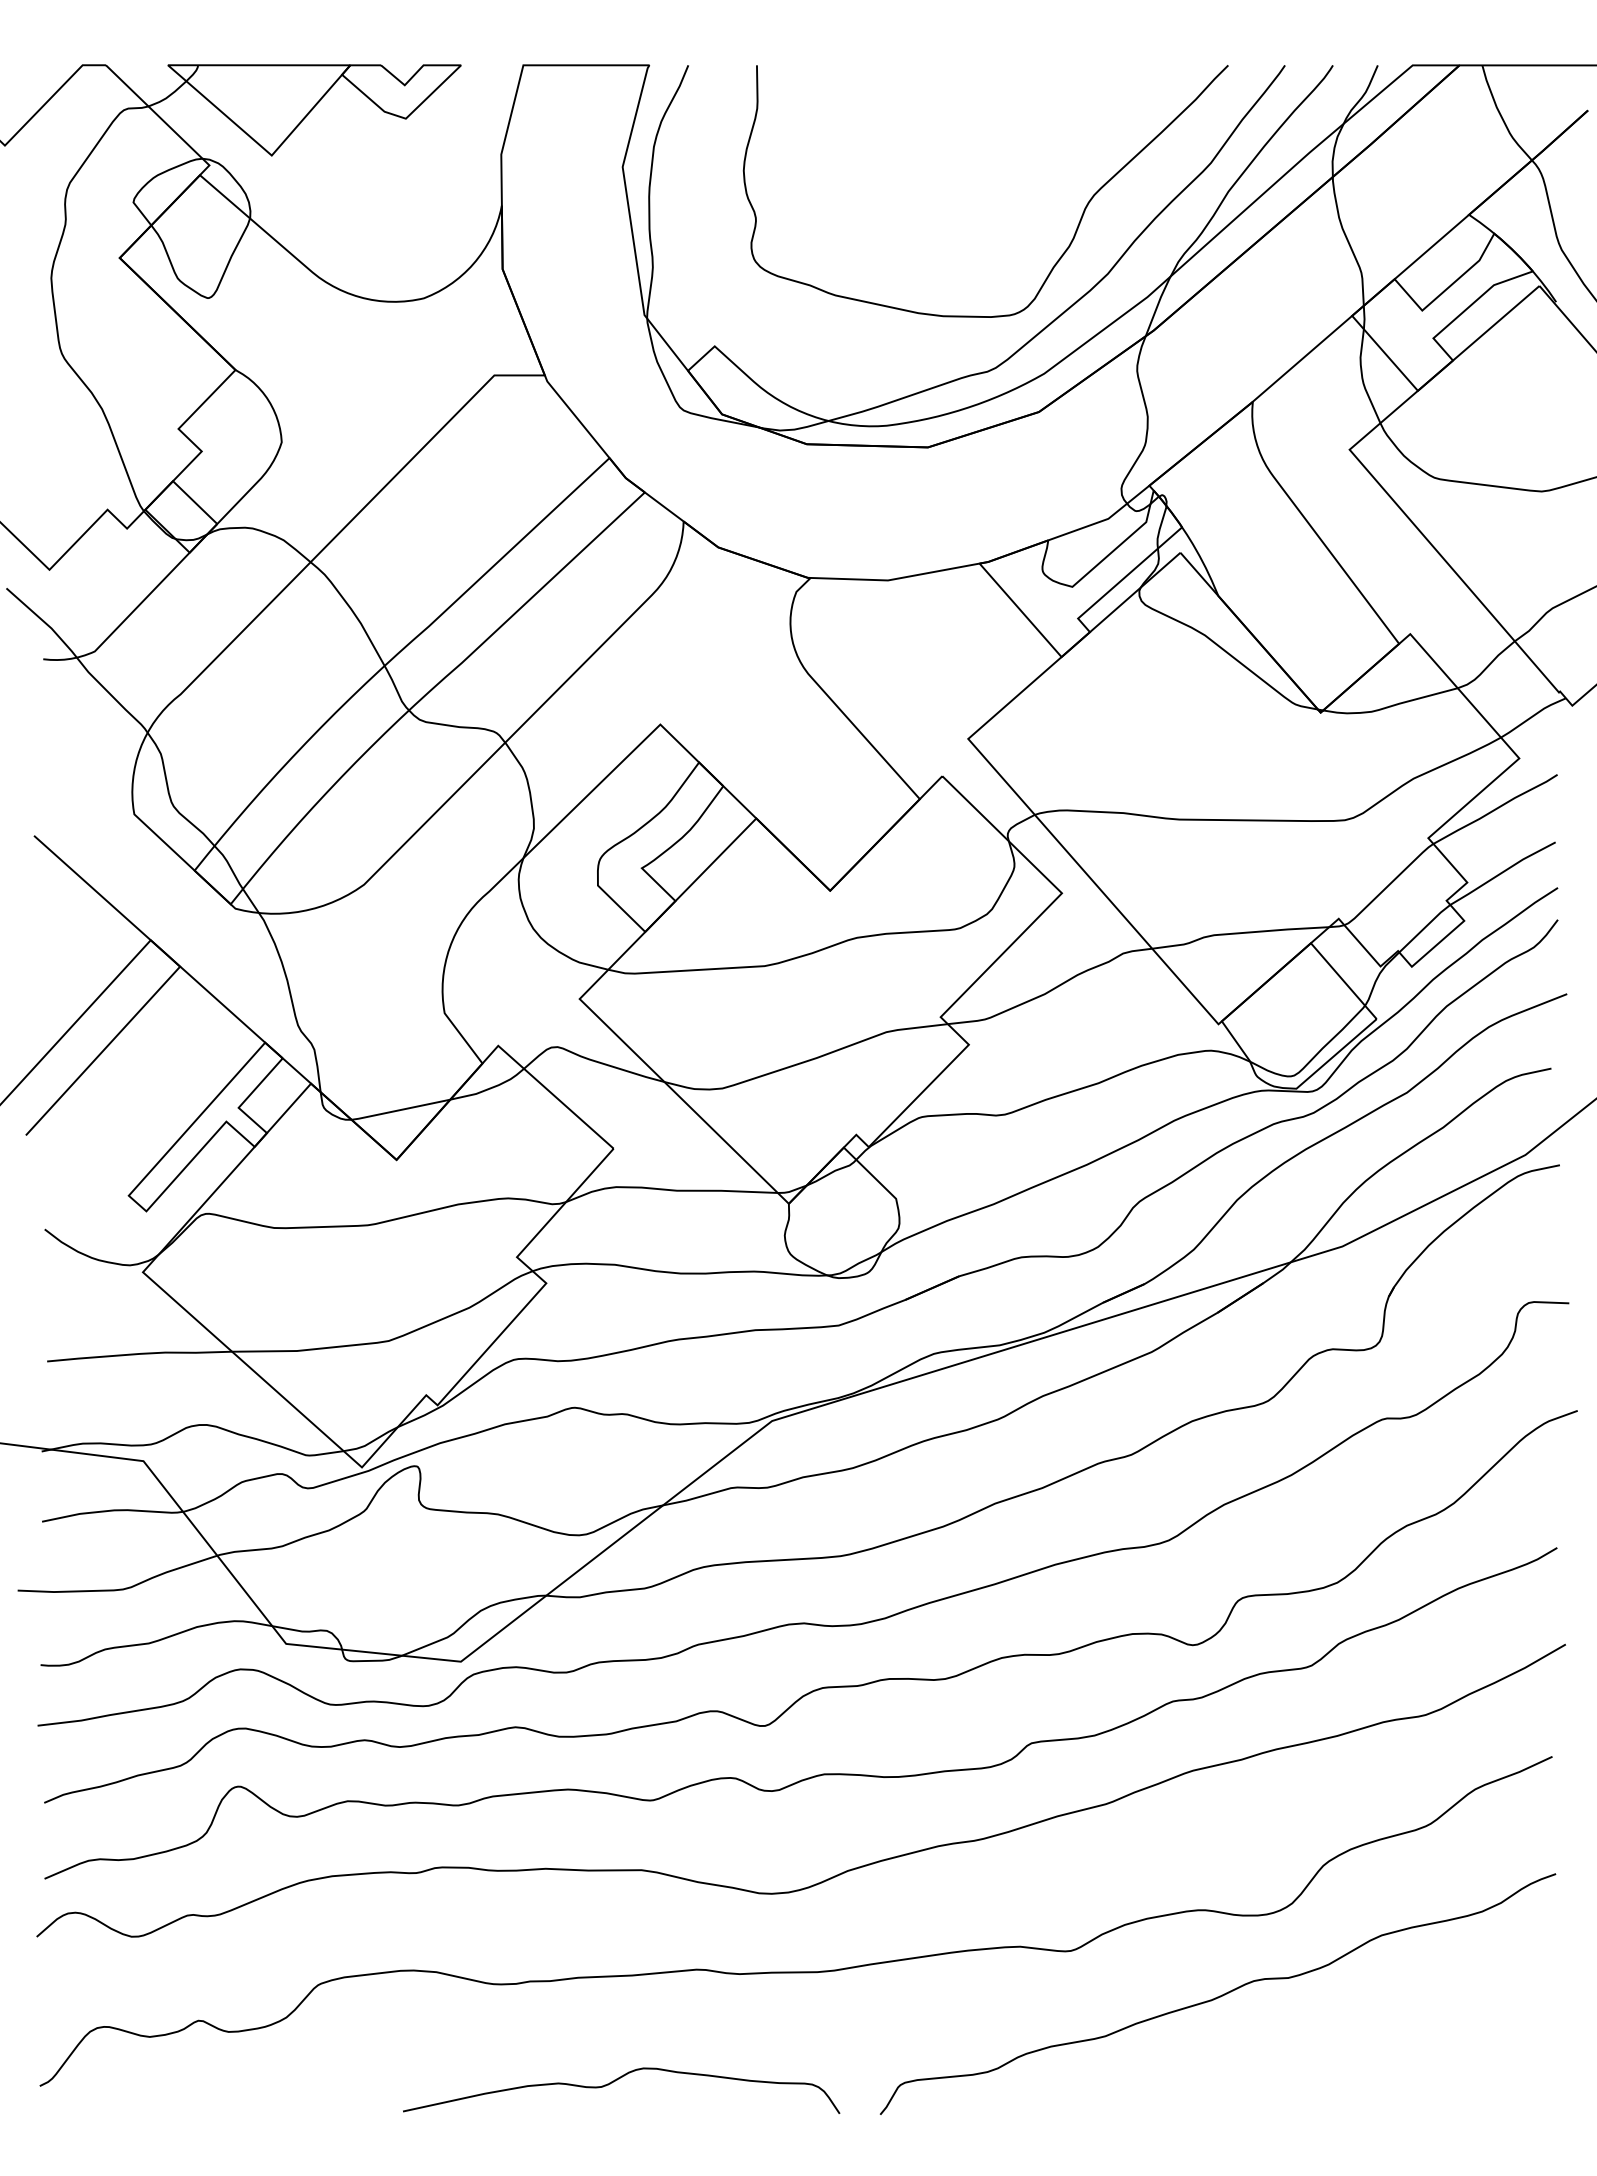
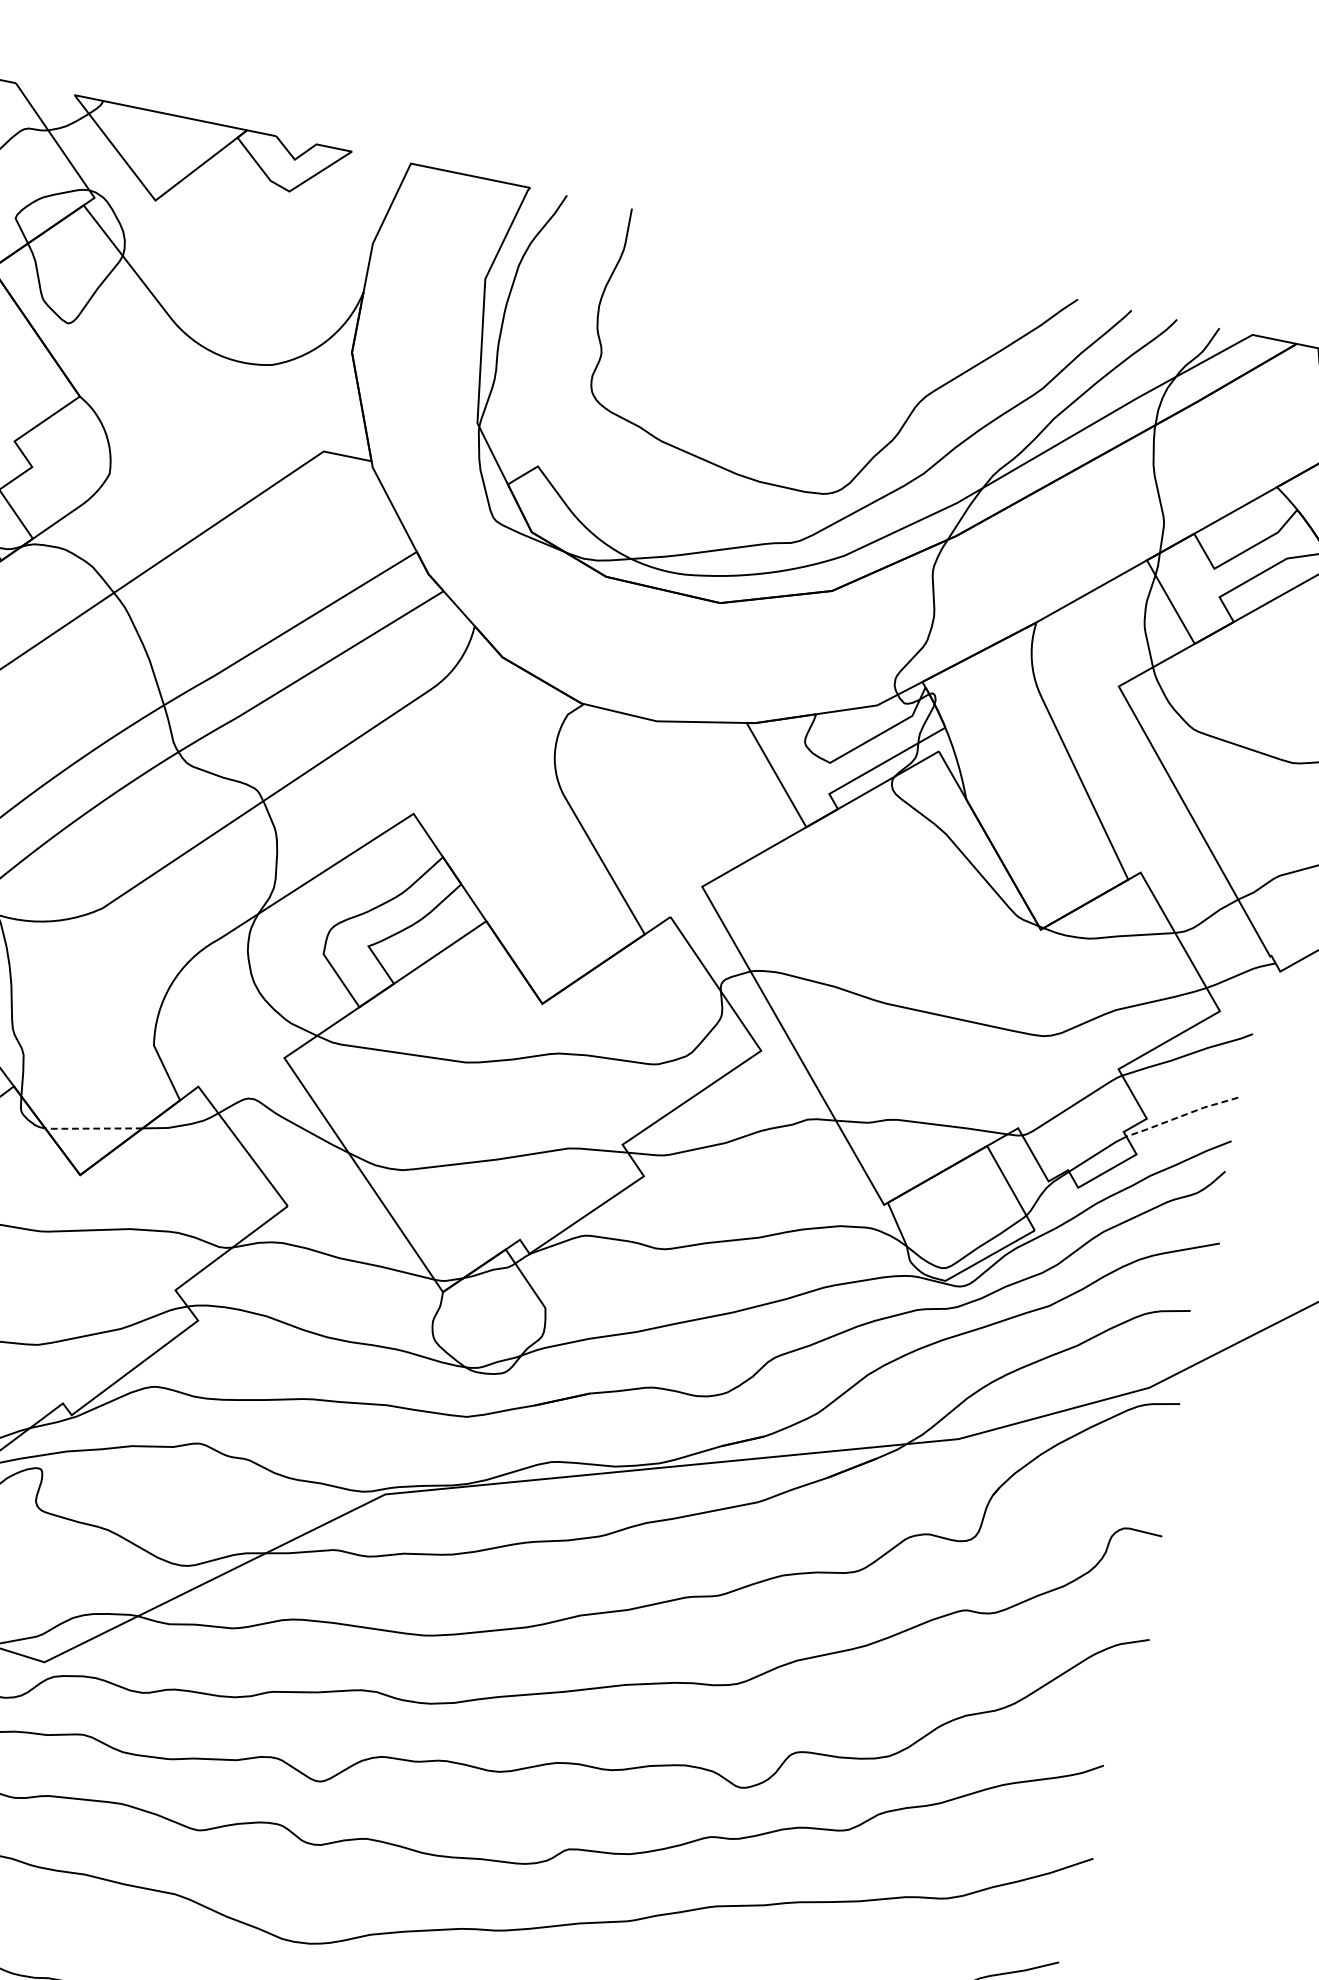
line: (1502, 872) -> (1182, 1115), solid -> dashed
line: (399, 1110) -> (92, 1128), solid -> dashed

